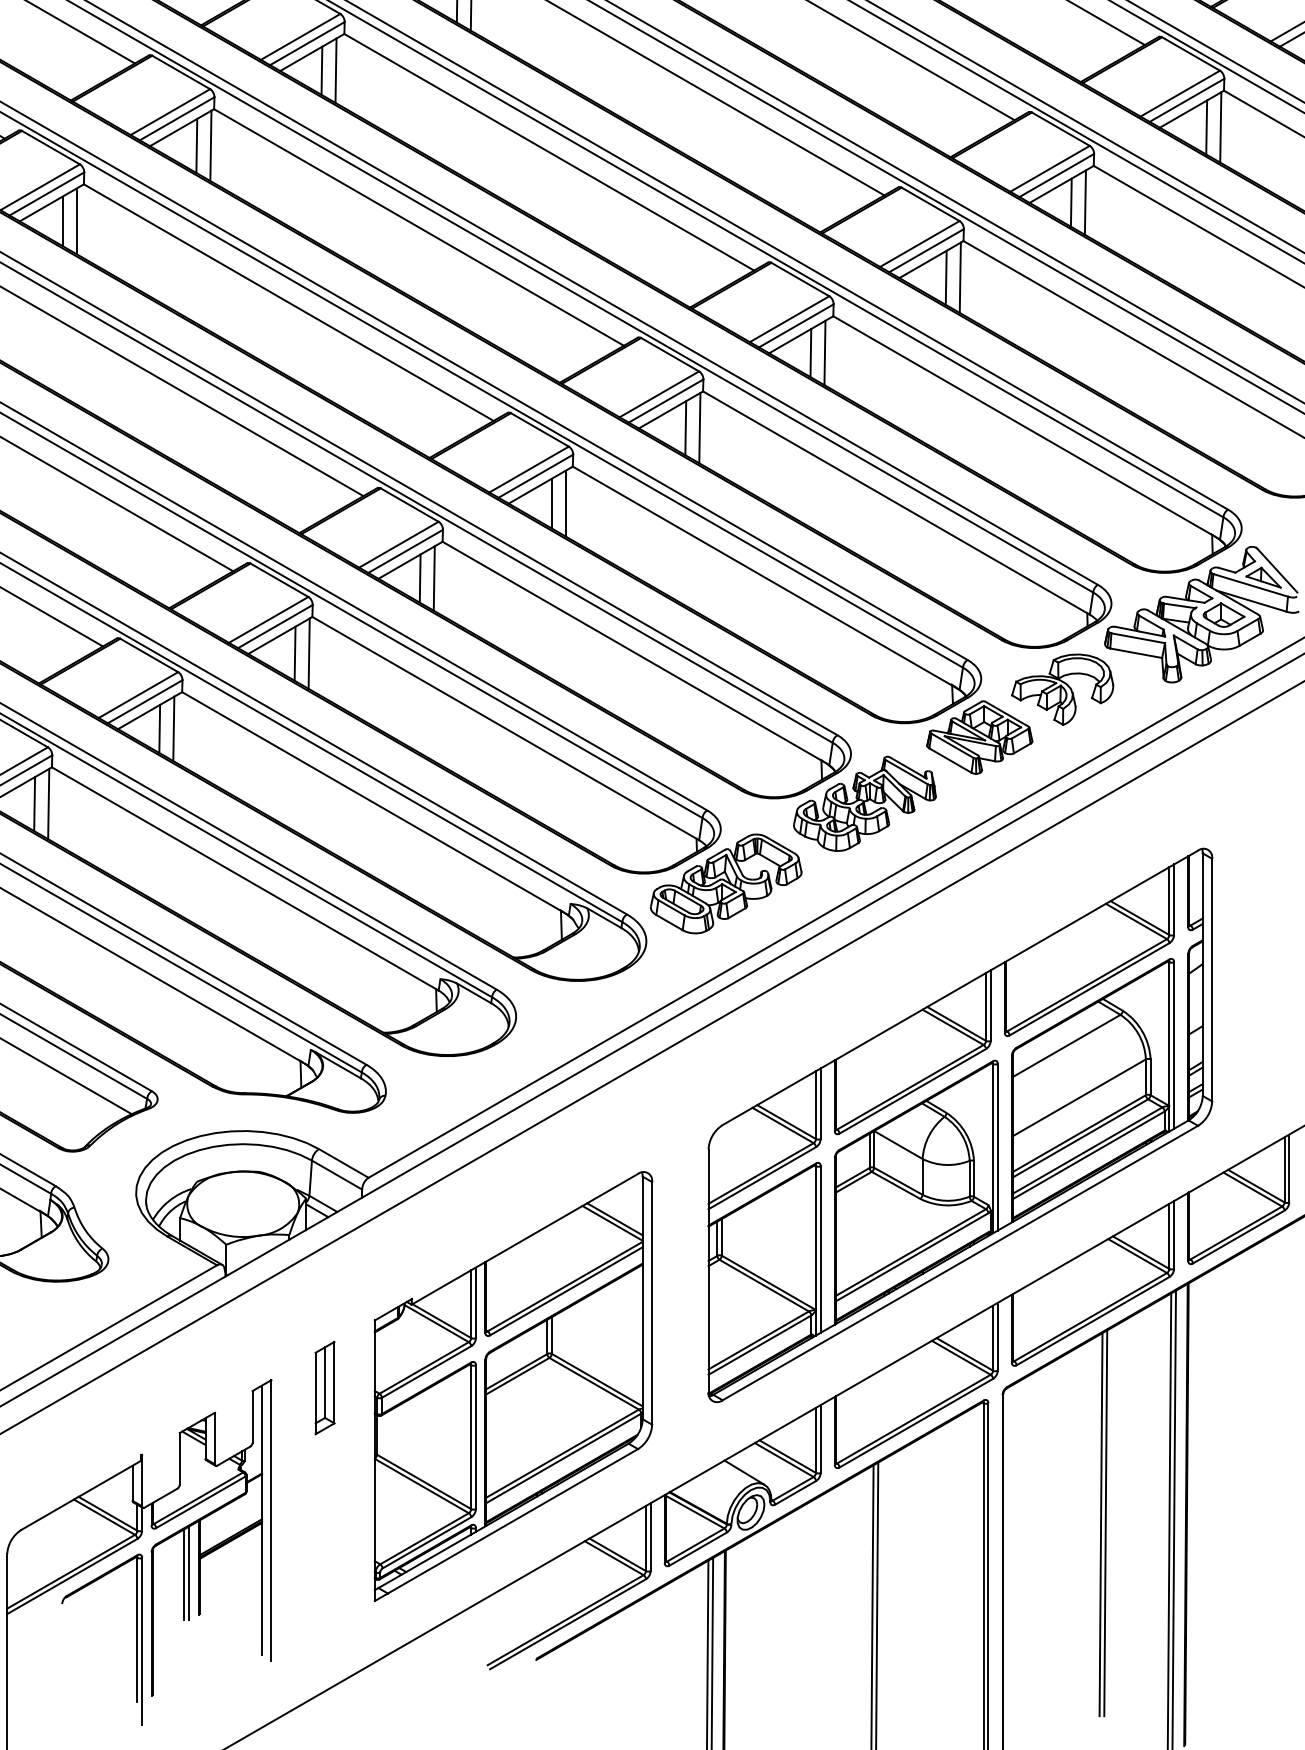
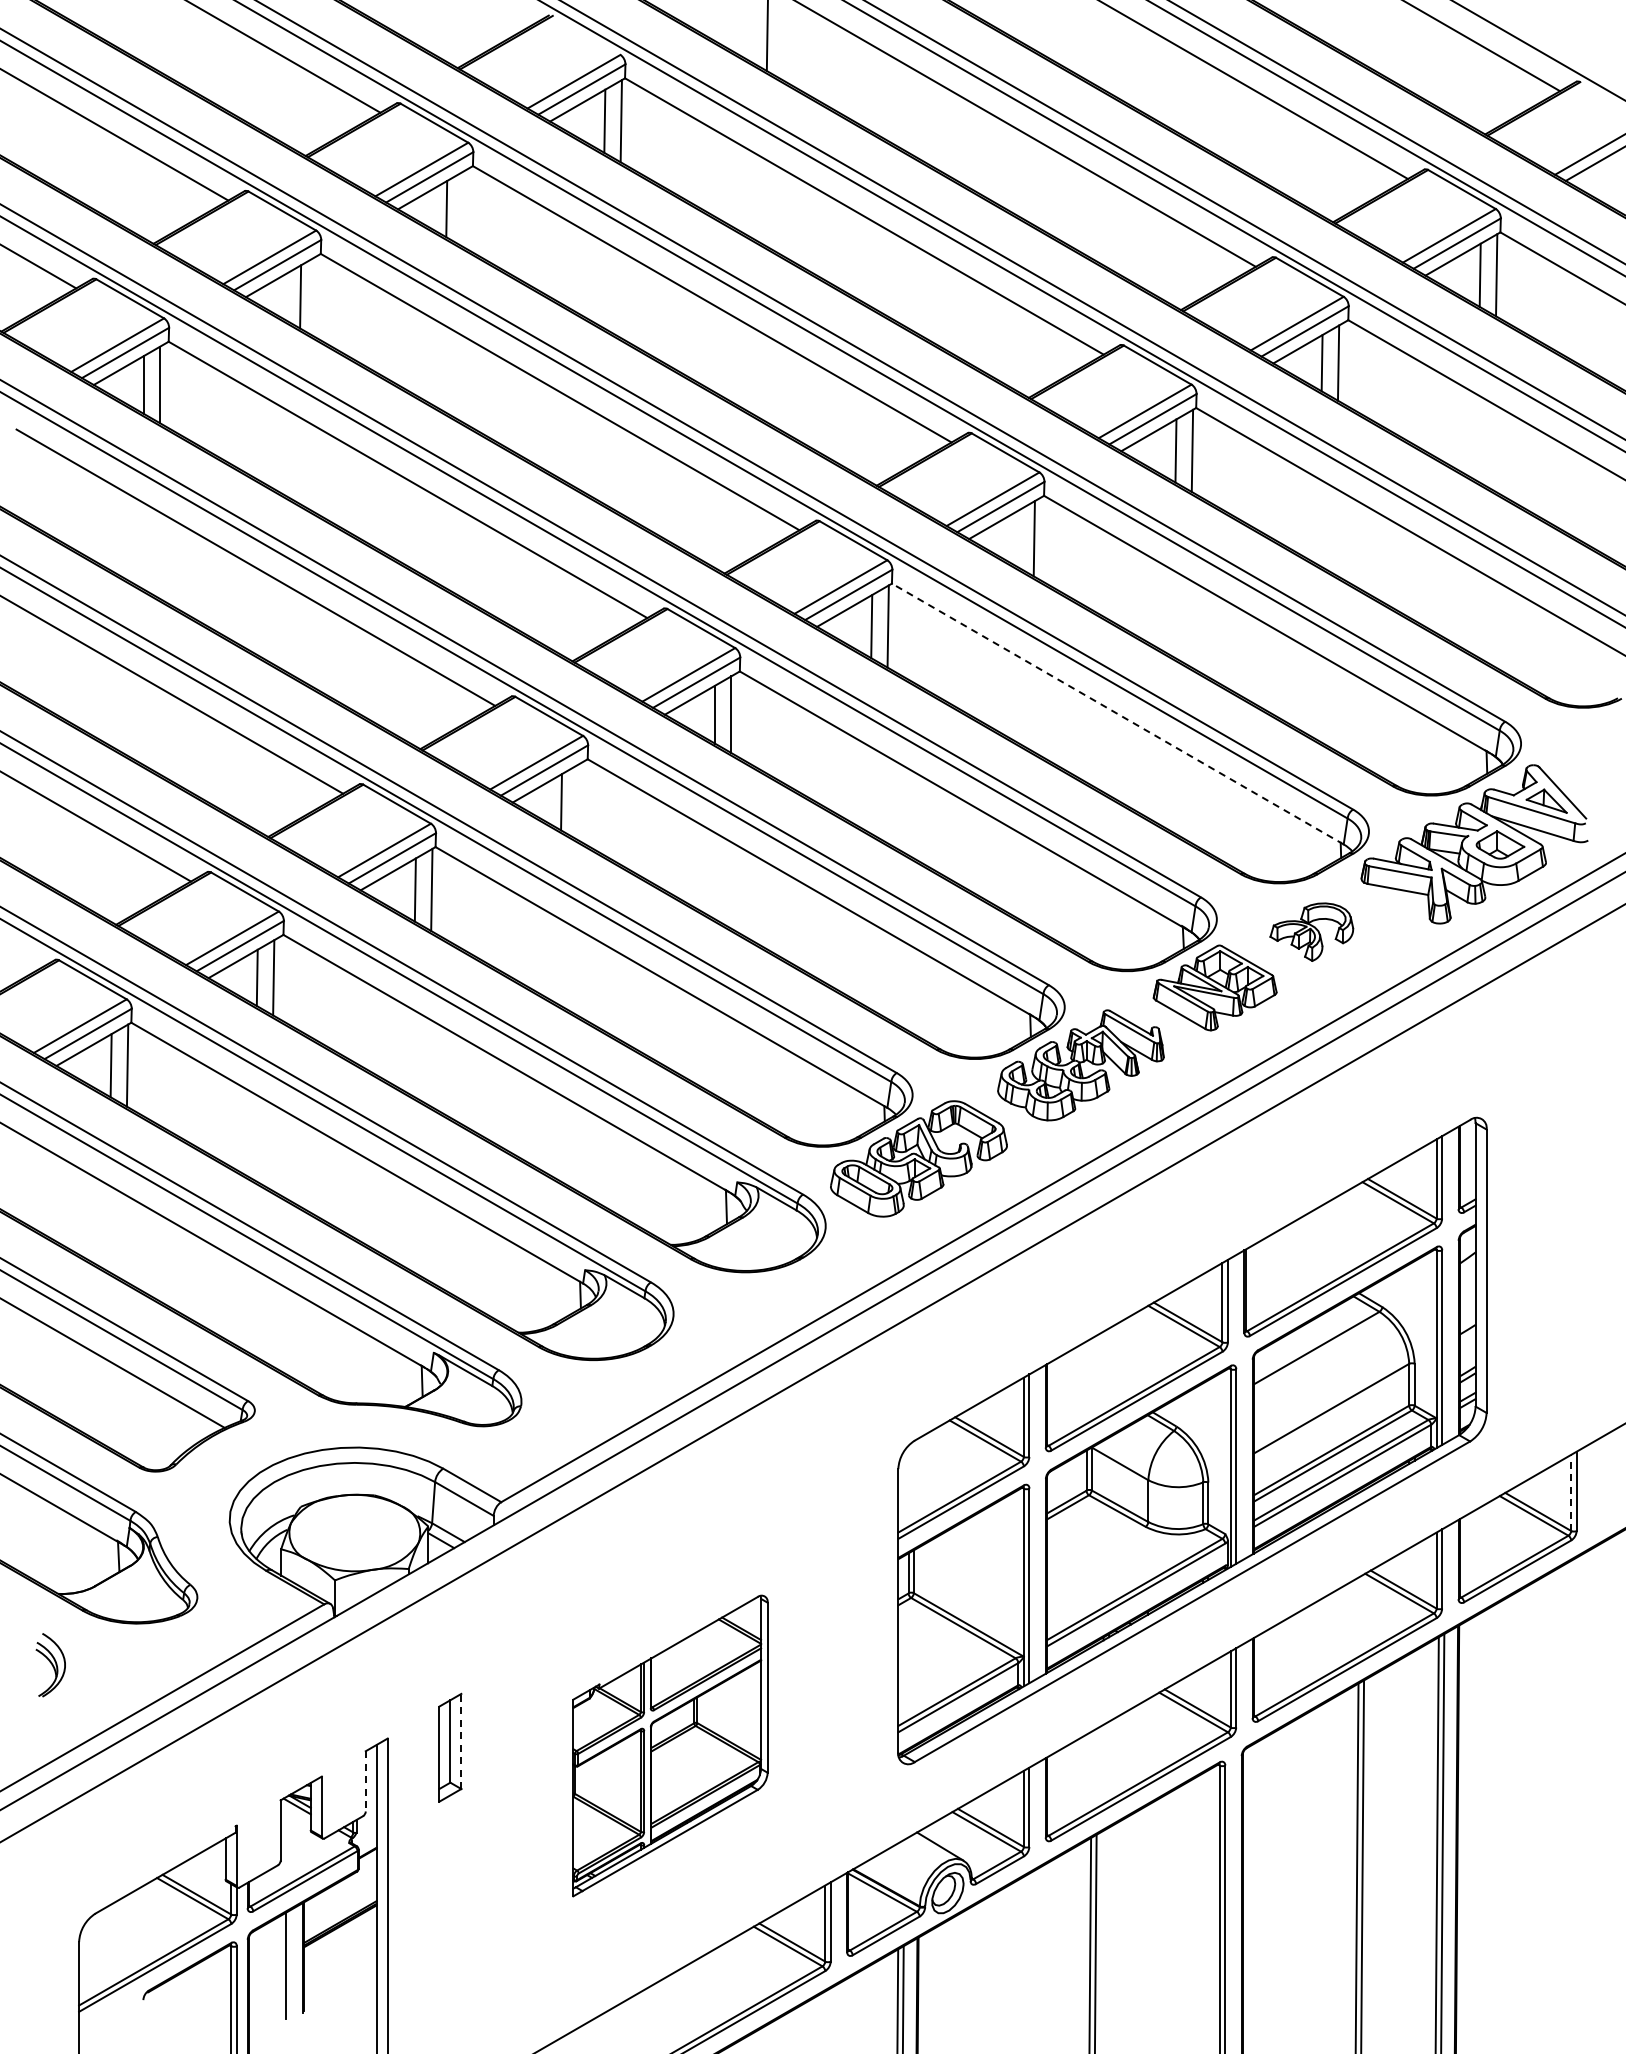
line: (335, 70) -> (462, 208), removed
line: (210, 145) -> (316, 296), removed
line: (810, 352) -> (1017, 538), removed
line: (896, 503) -> (1117, 714), solid -> dashed
line: (433, 577) -> (577, 801), removed
part: (1062, 690) -> (1311, 932), size x0.7
line: (1284, 1169) -> (1571, 1492), solid -> dashed
line: (334, 1382) -> (461, 1741), solid -> dashed
part: (513, 1386) -> (670, 1745), size x0.6
line: (252, 1416) -> (365, 1781), solid -> dashed
line: (189, 1573) -> (291, 1964), removed

